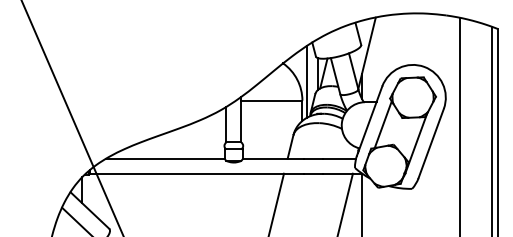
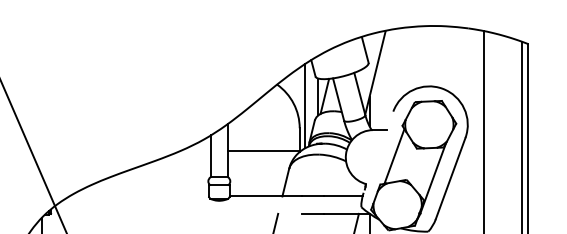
line: (271, 100) -> (263, 150), moved
line: (369, 120) -> (378, 151), removed
line: (165, 158) -> (139, 196), removed
line: (197, 173) -> (176, 213), removed

